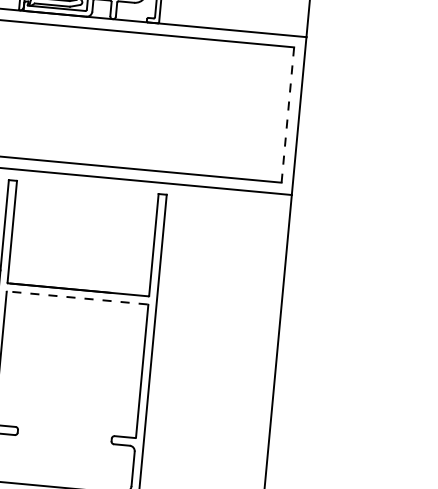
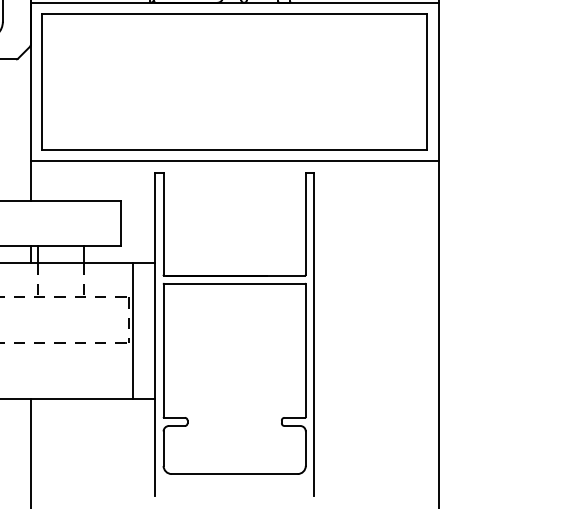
line: (288, 115) -> (427, 82), dashed -> solid
line: (77, 297) -> (234, 283), dashed -> solid

